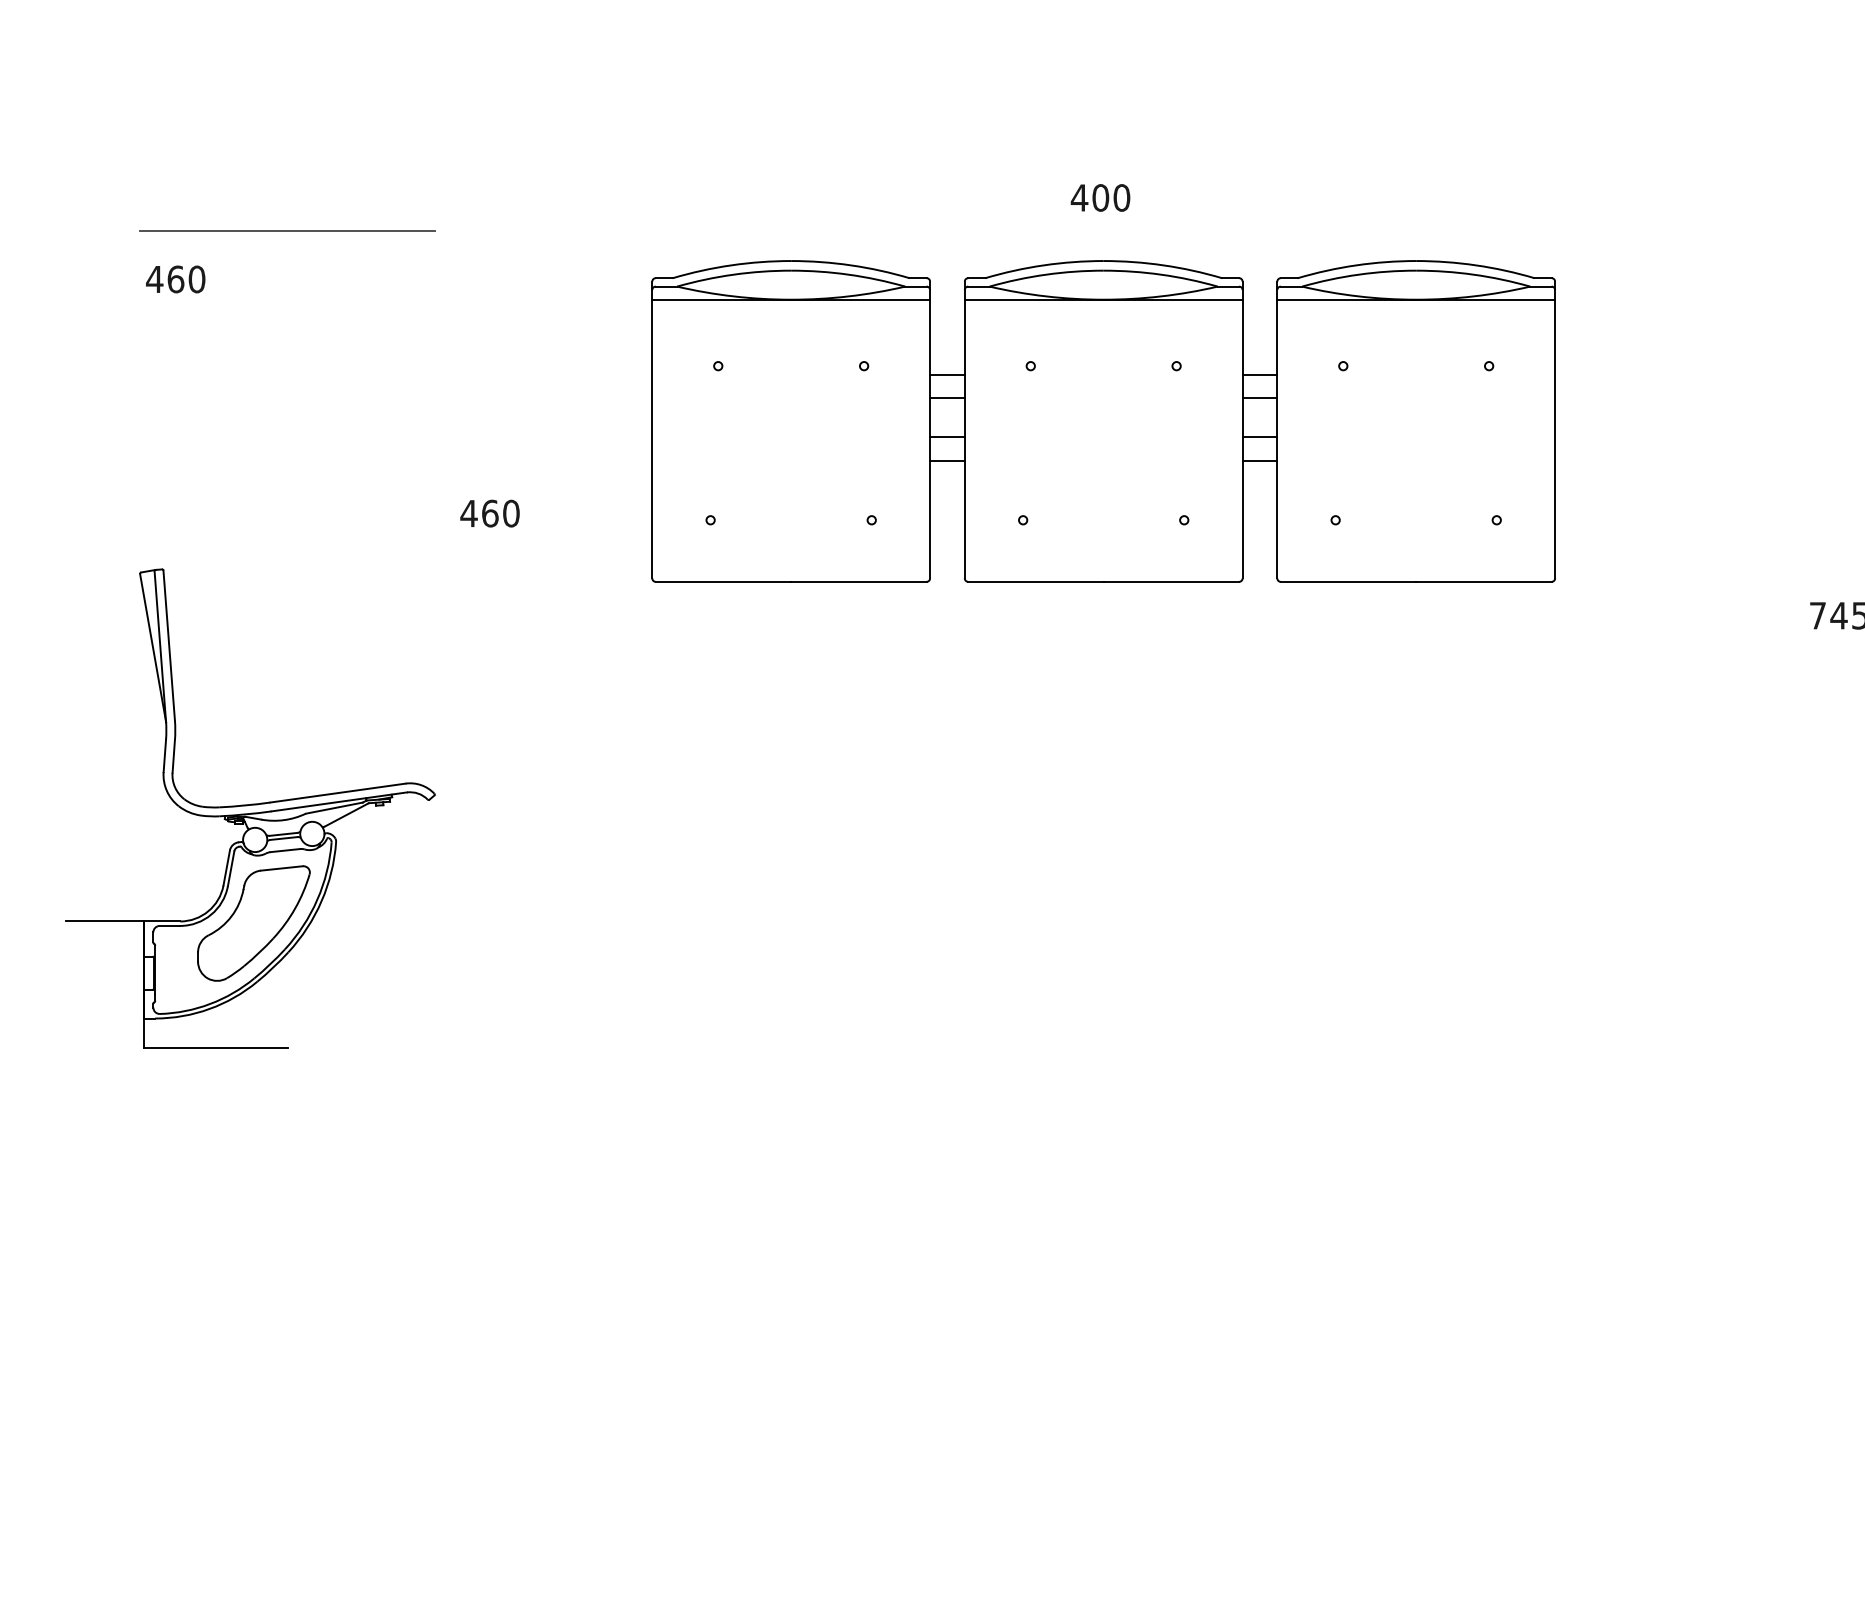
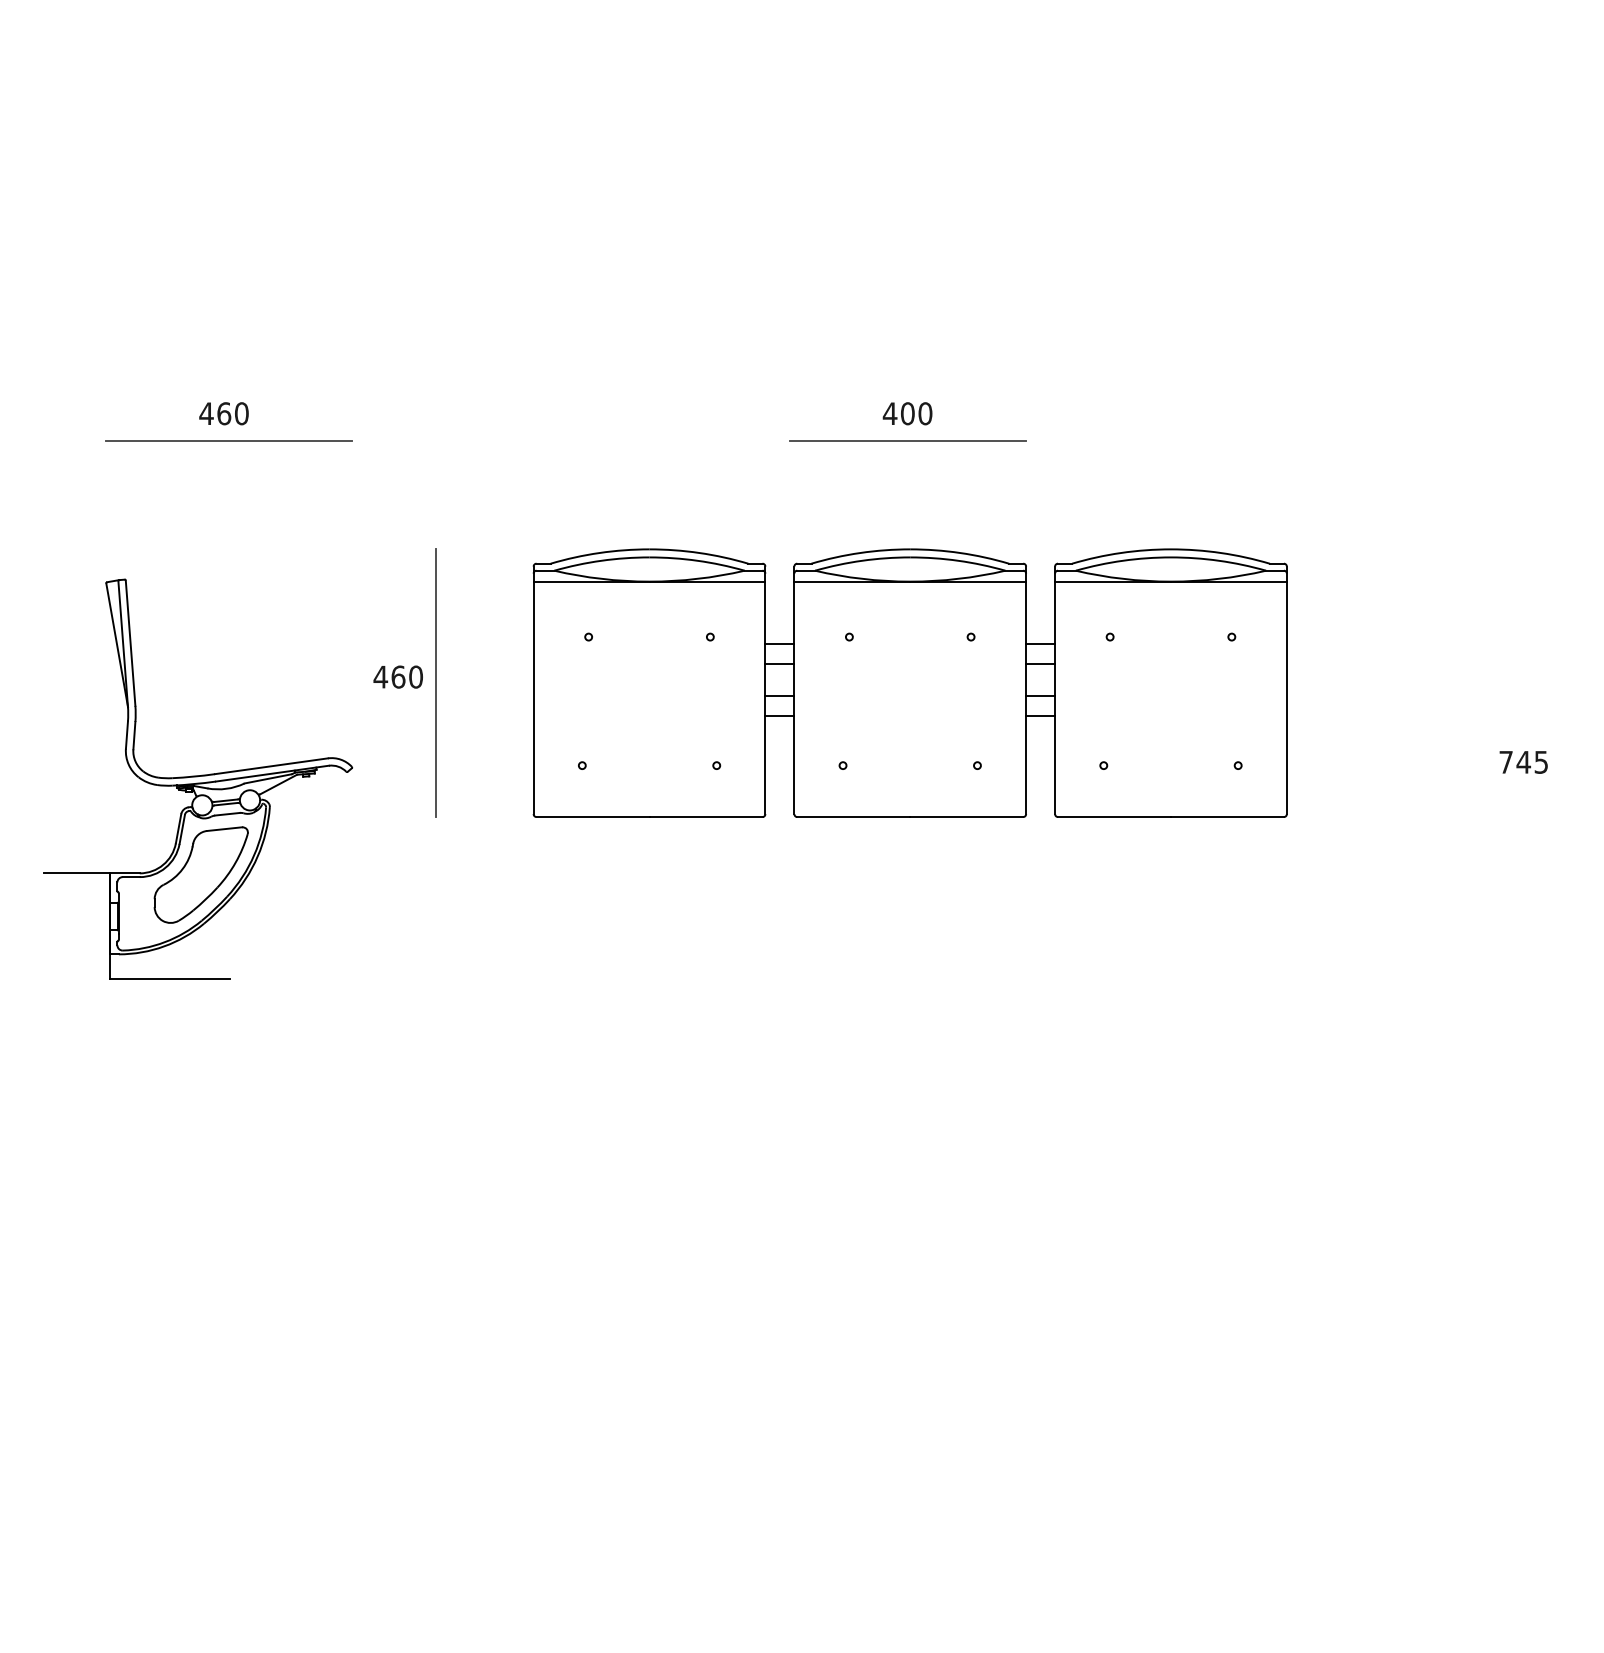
line: (1100, 231) -> (907, 441), added
text: (175, 279) -> (223, 413), moved
part: (1102, 420) -> (909, 682), moved
line: (535, 521) -> (436, 683), added
part: (250, 807) -> (198, 778), moved

